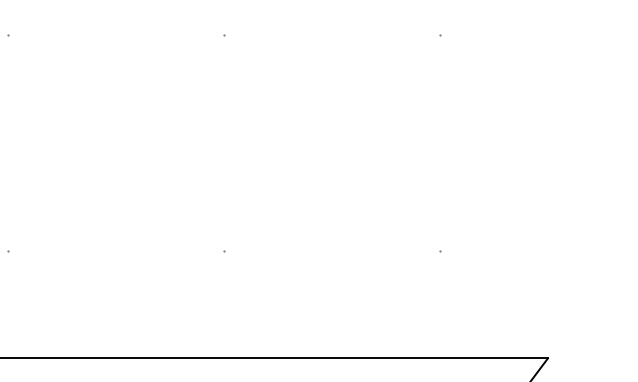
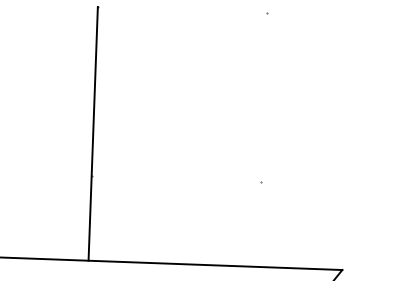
line: (224, 196) -> (93, 133), added

